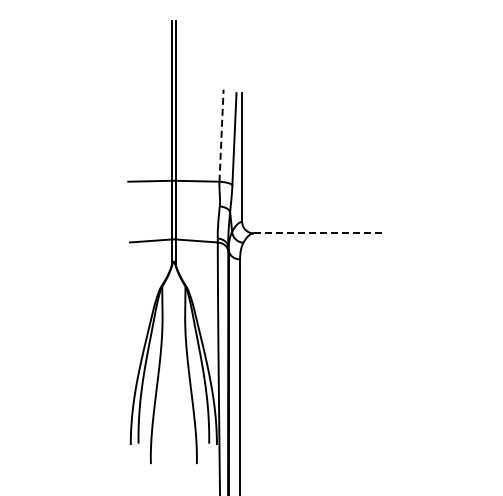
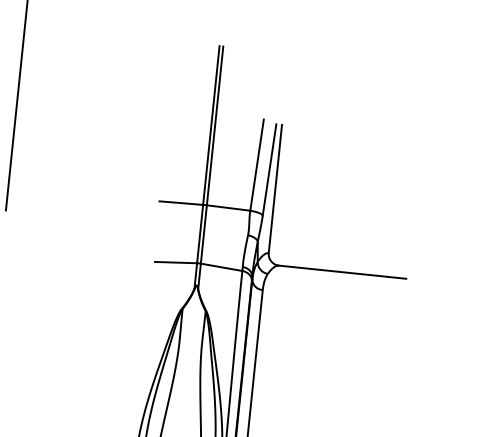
line: (221, 135) -> (257, 164), dashed -> solid
line: (317, 233) -> (342, 272), dashed -> solid

